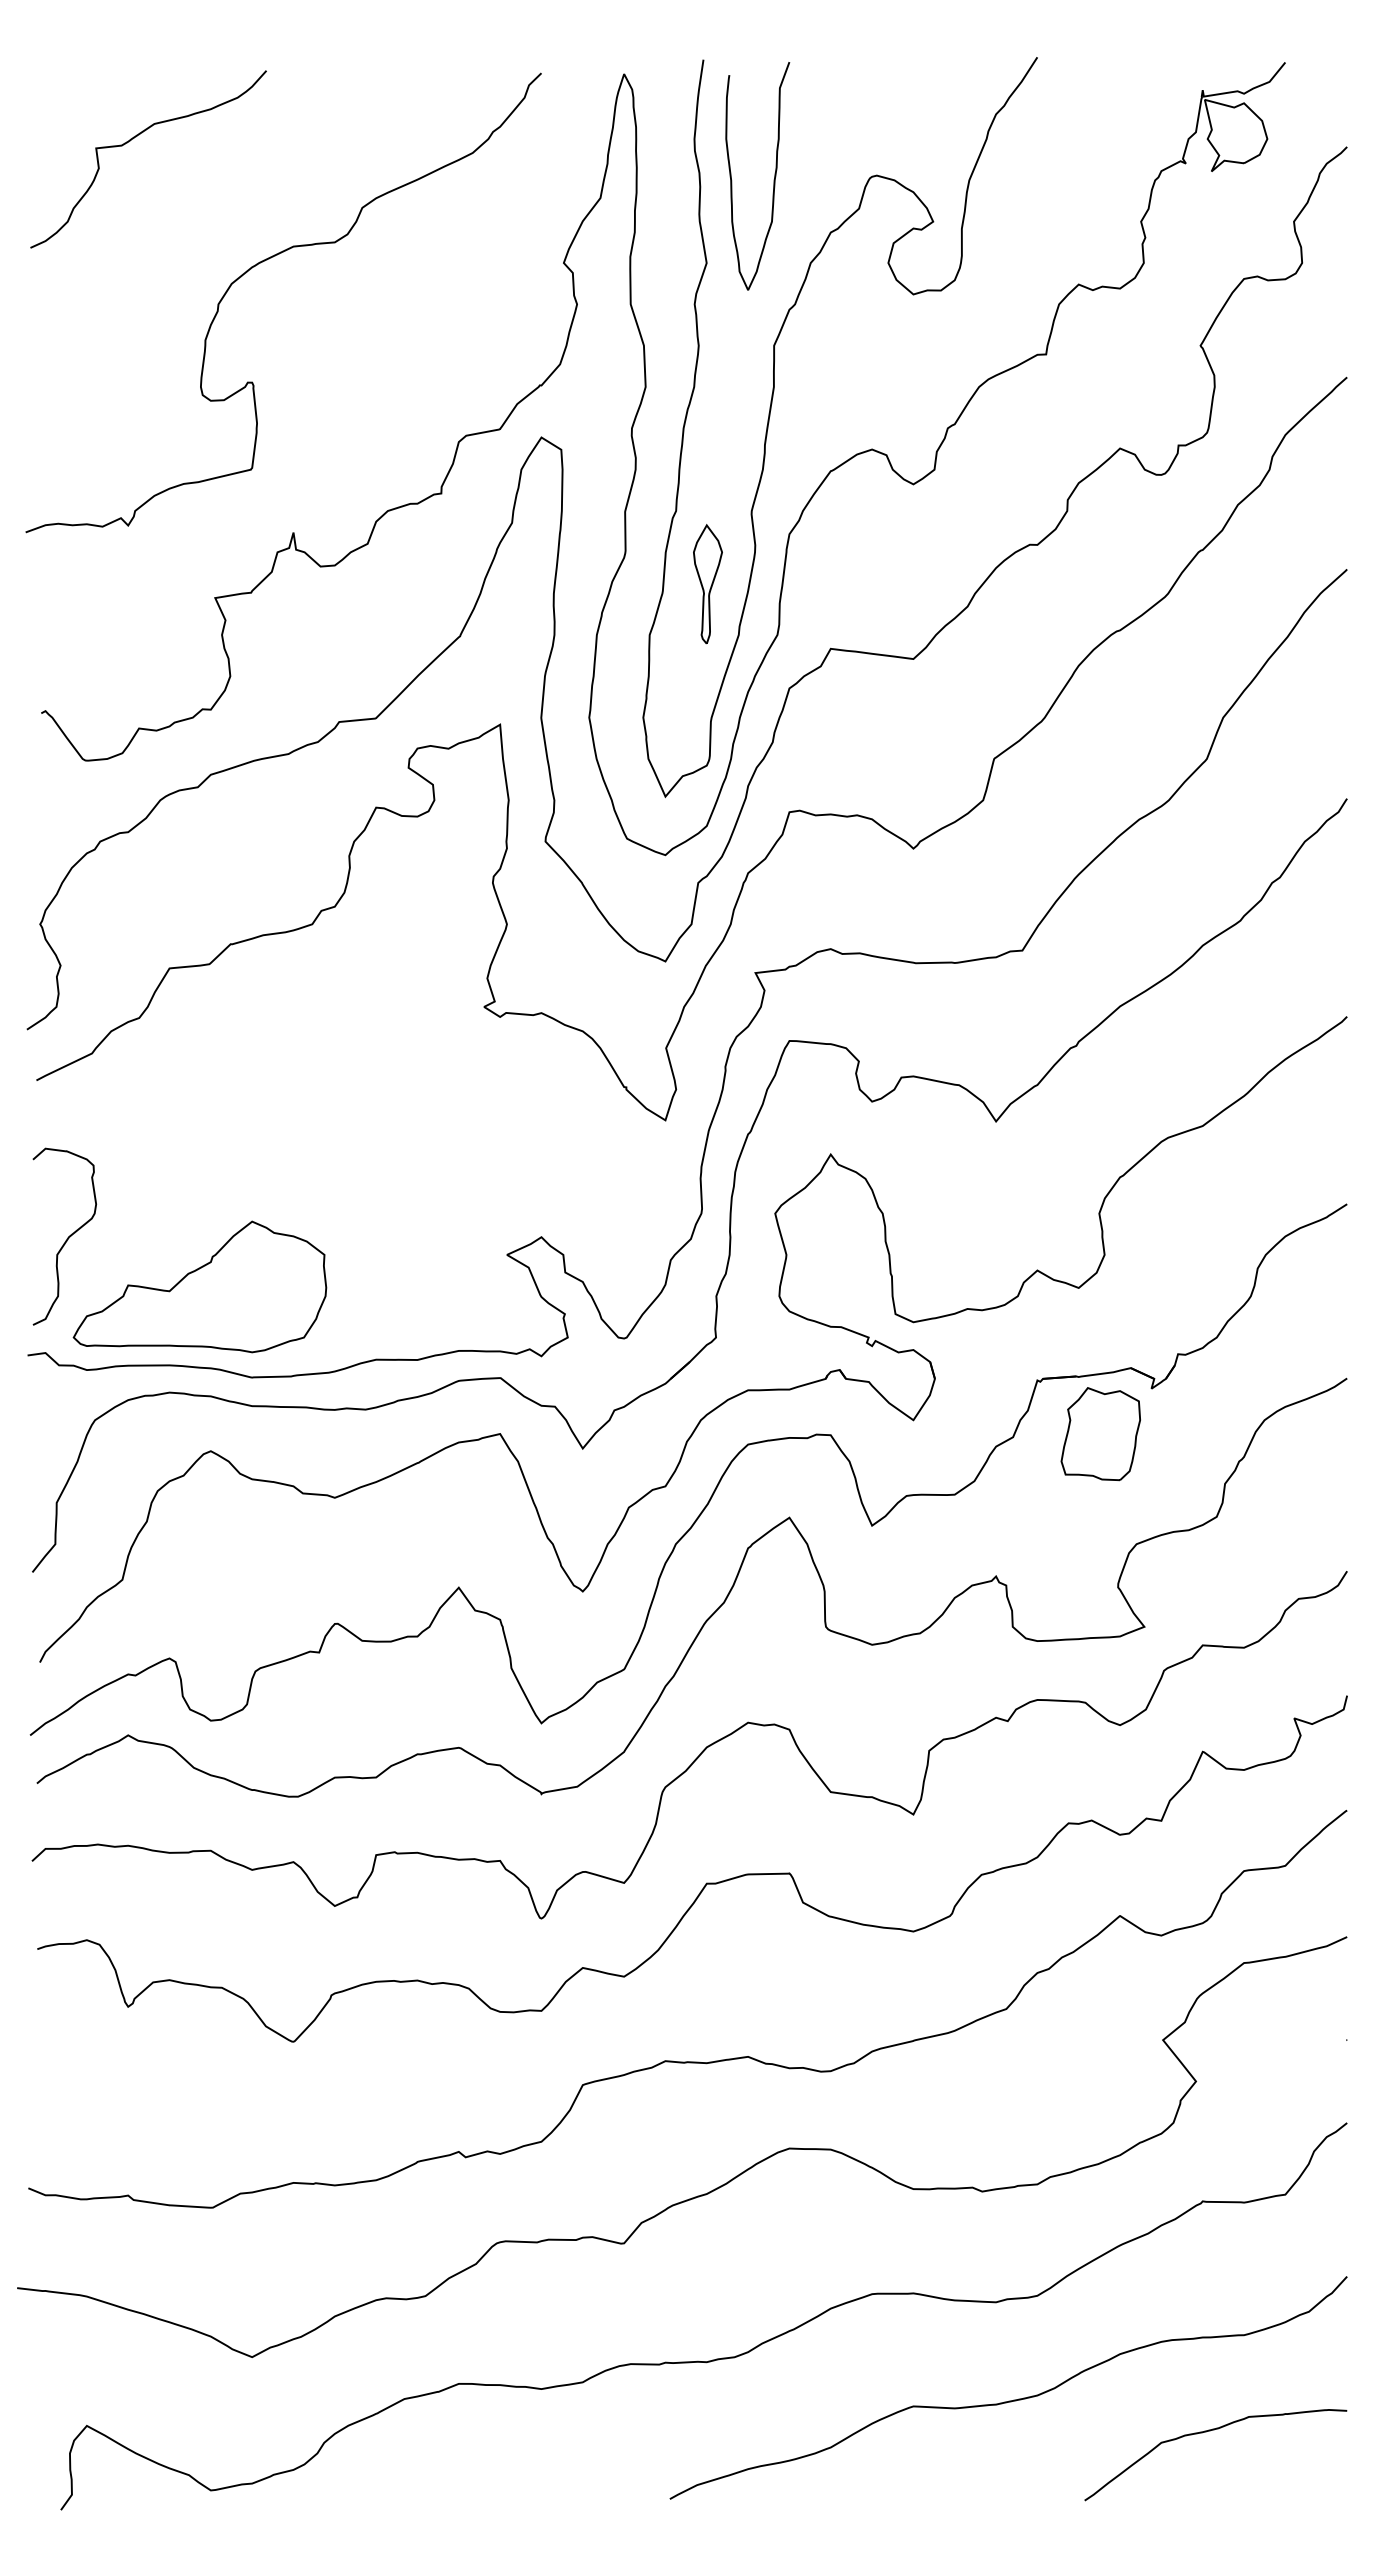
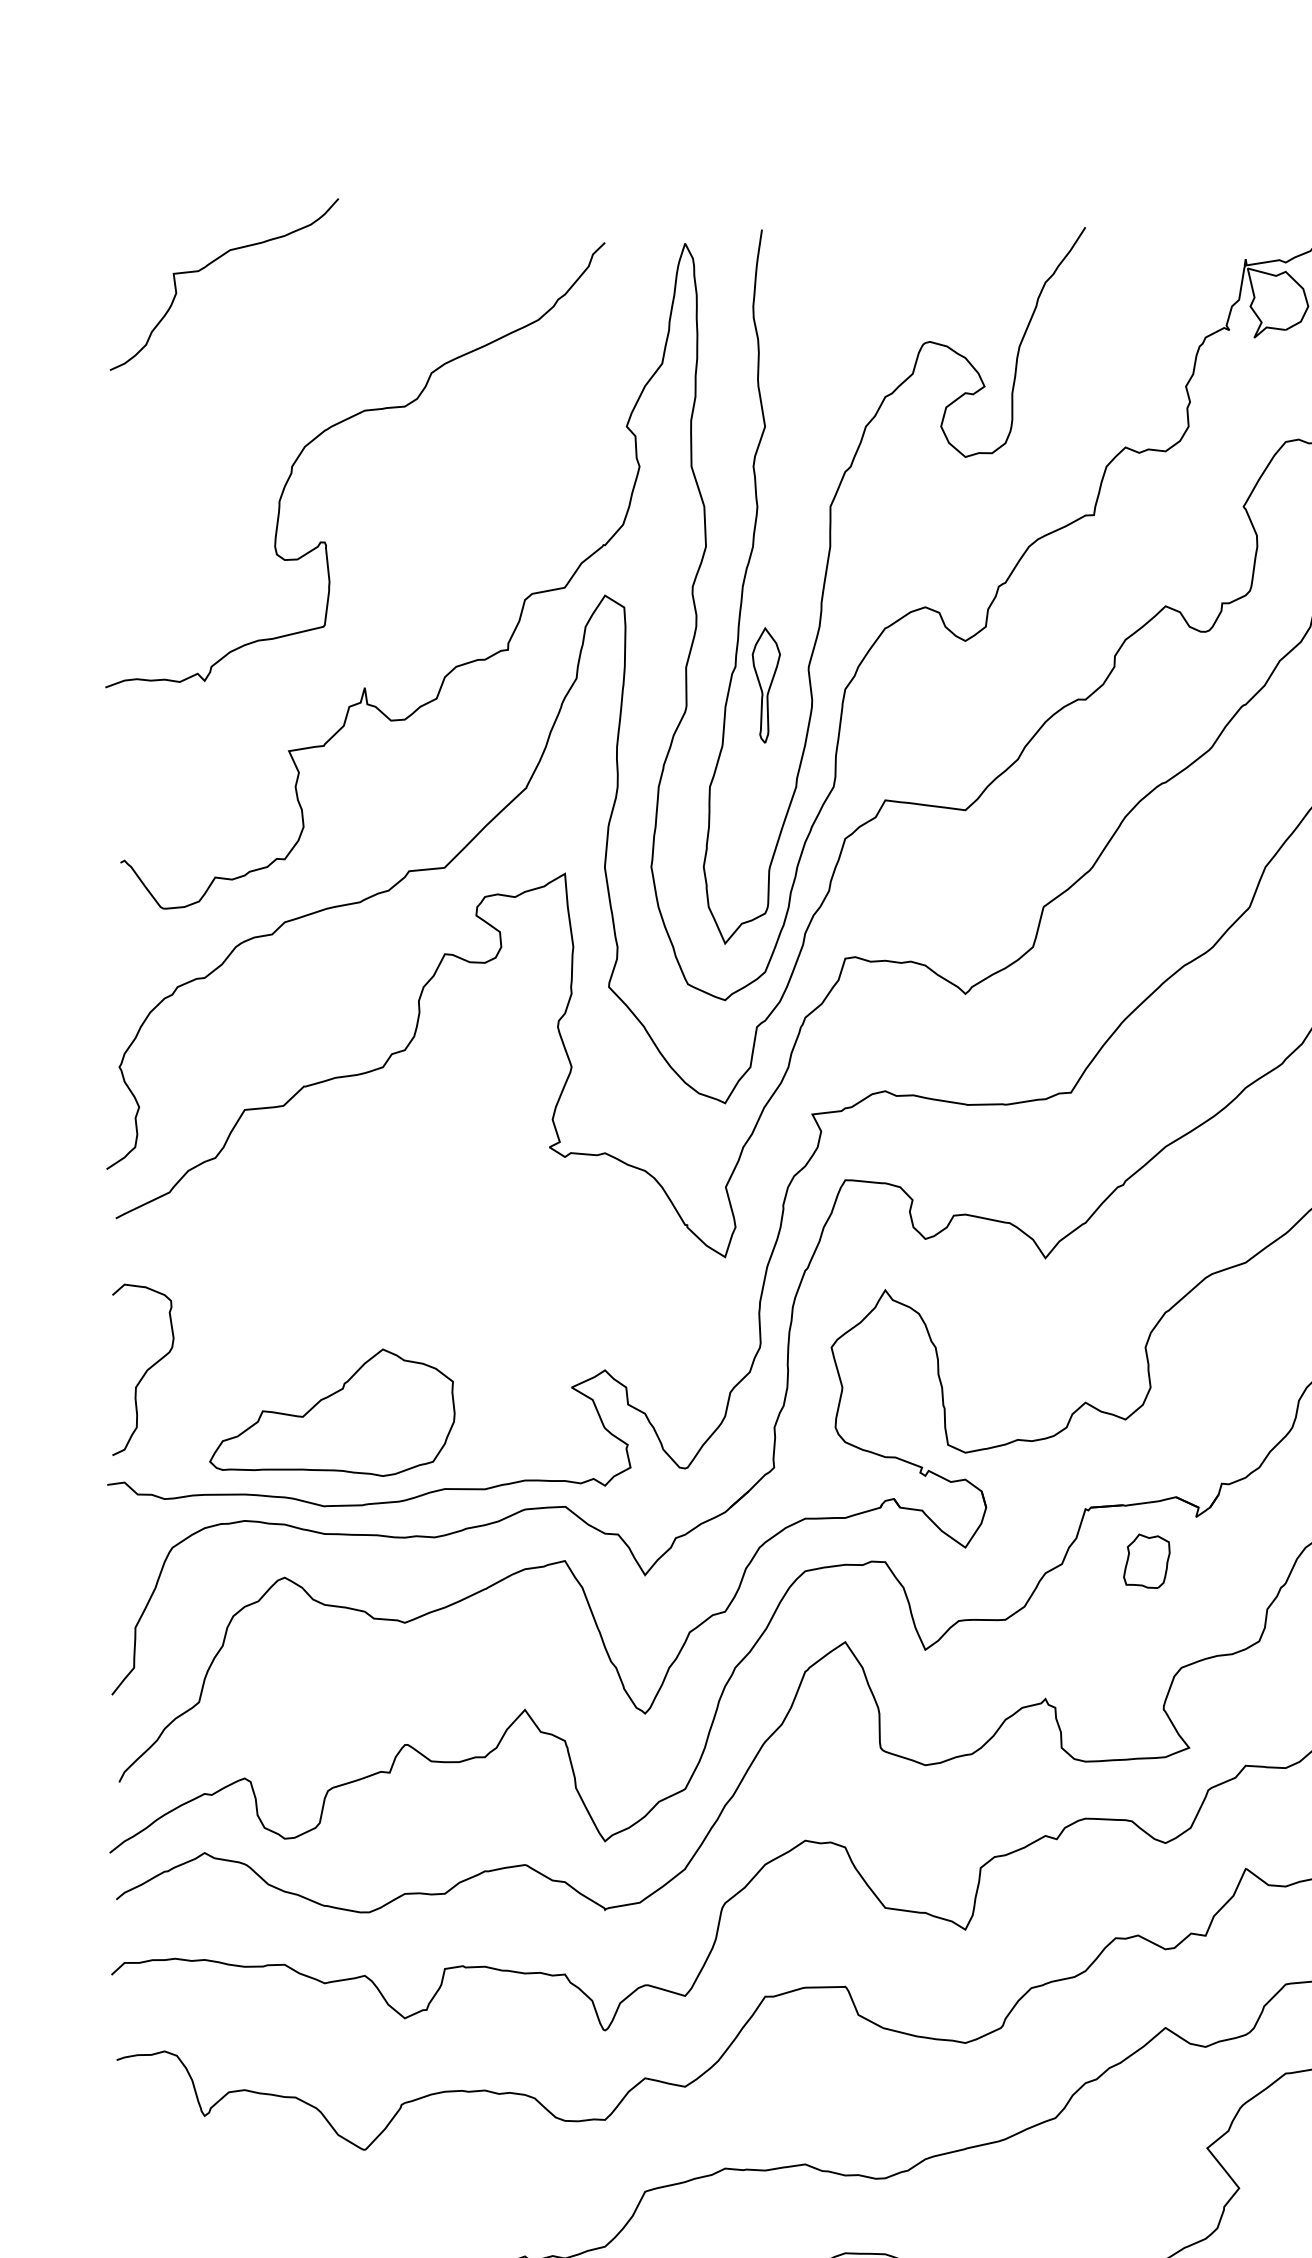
curve: (133, 139) -> (209, 265), moved
curve: (773, 179) -> (829, 345), removed
part: (707, 584) -> (765, 685), moved
part: (199, 1286) -> (331, 1412), moved
part: (1100, 1434) -> (1146, 1561), size x0.6

